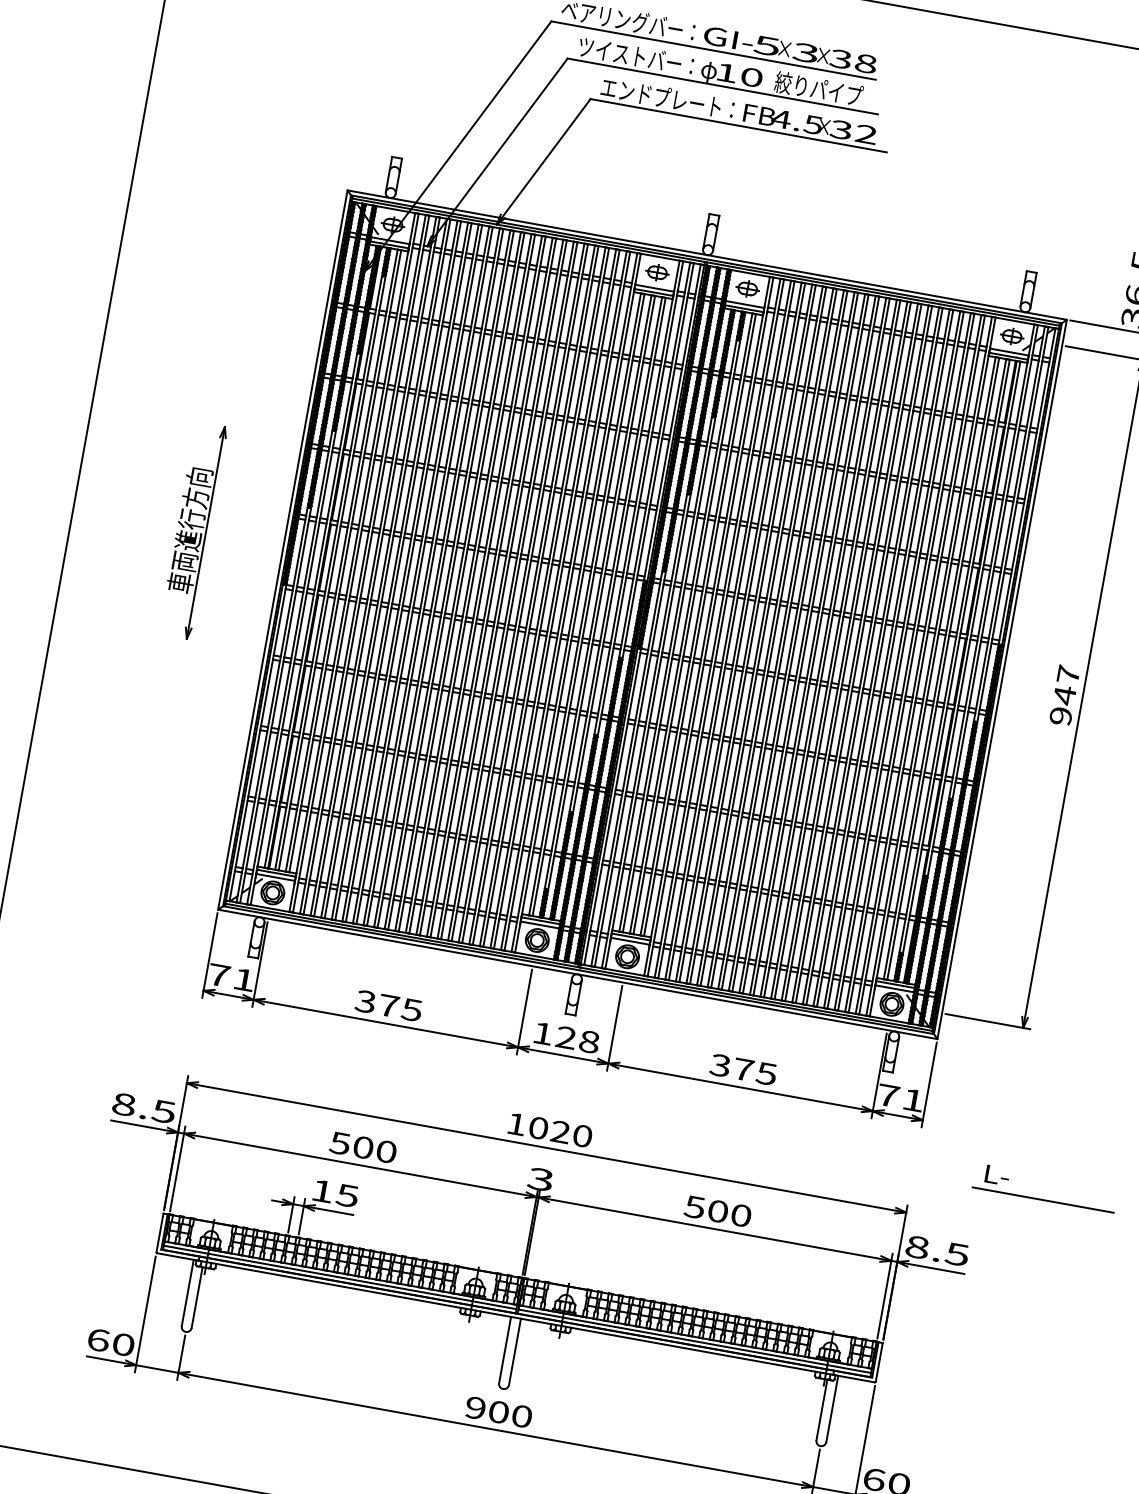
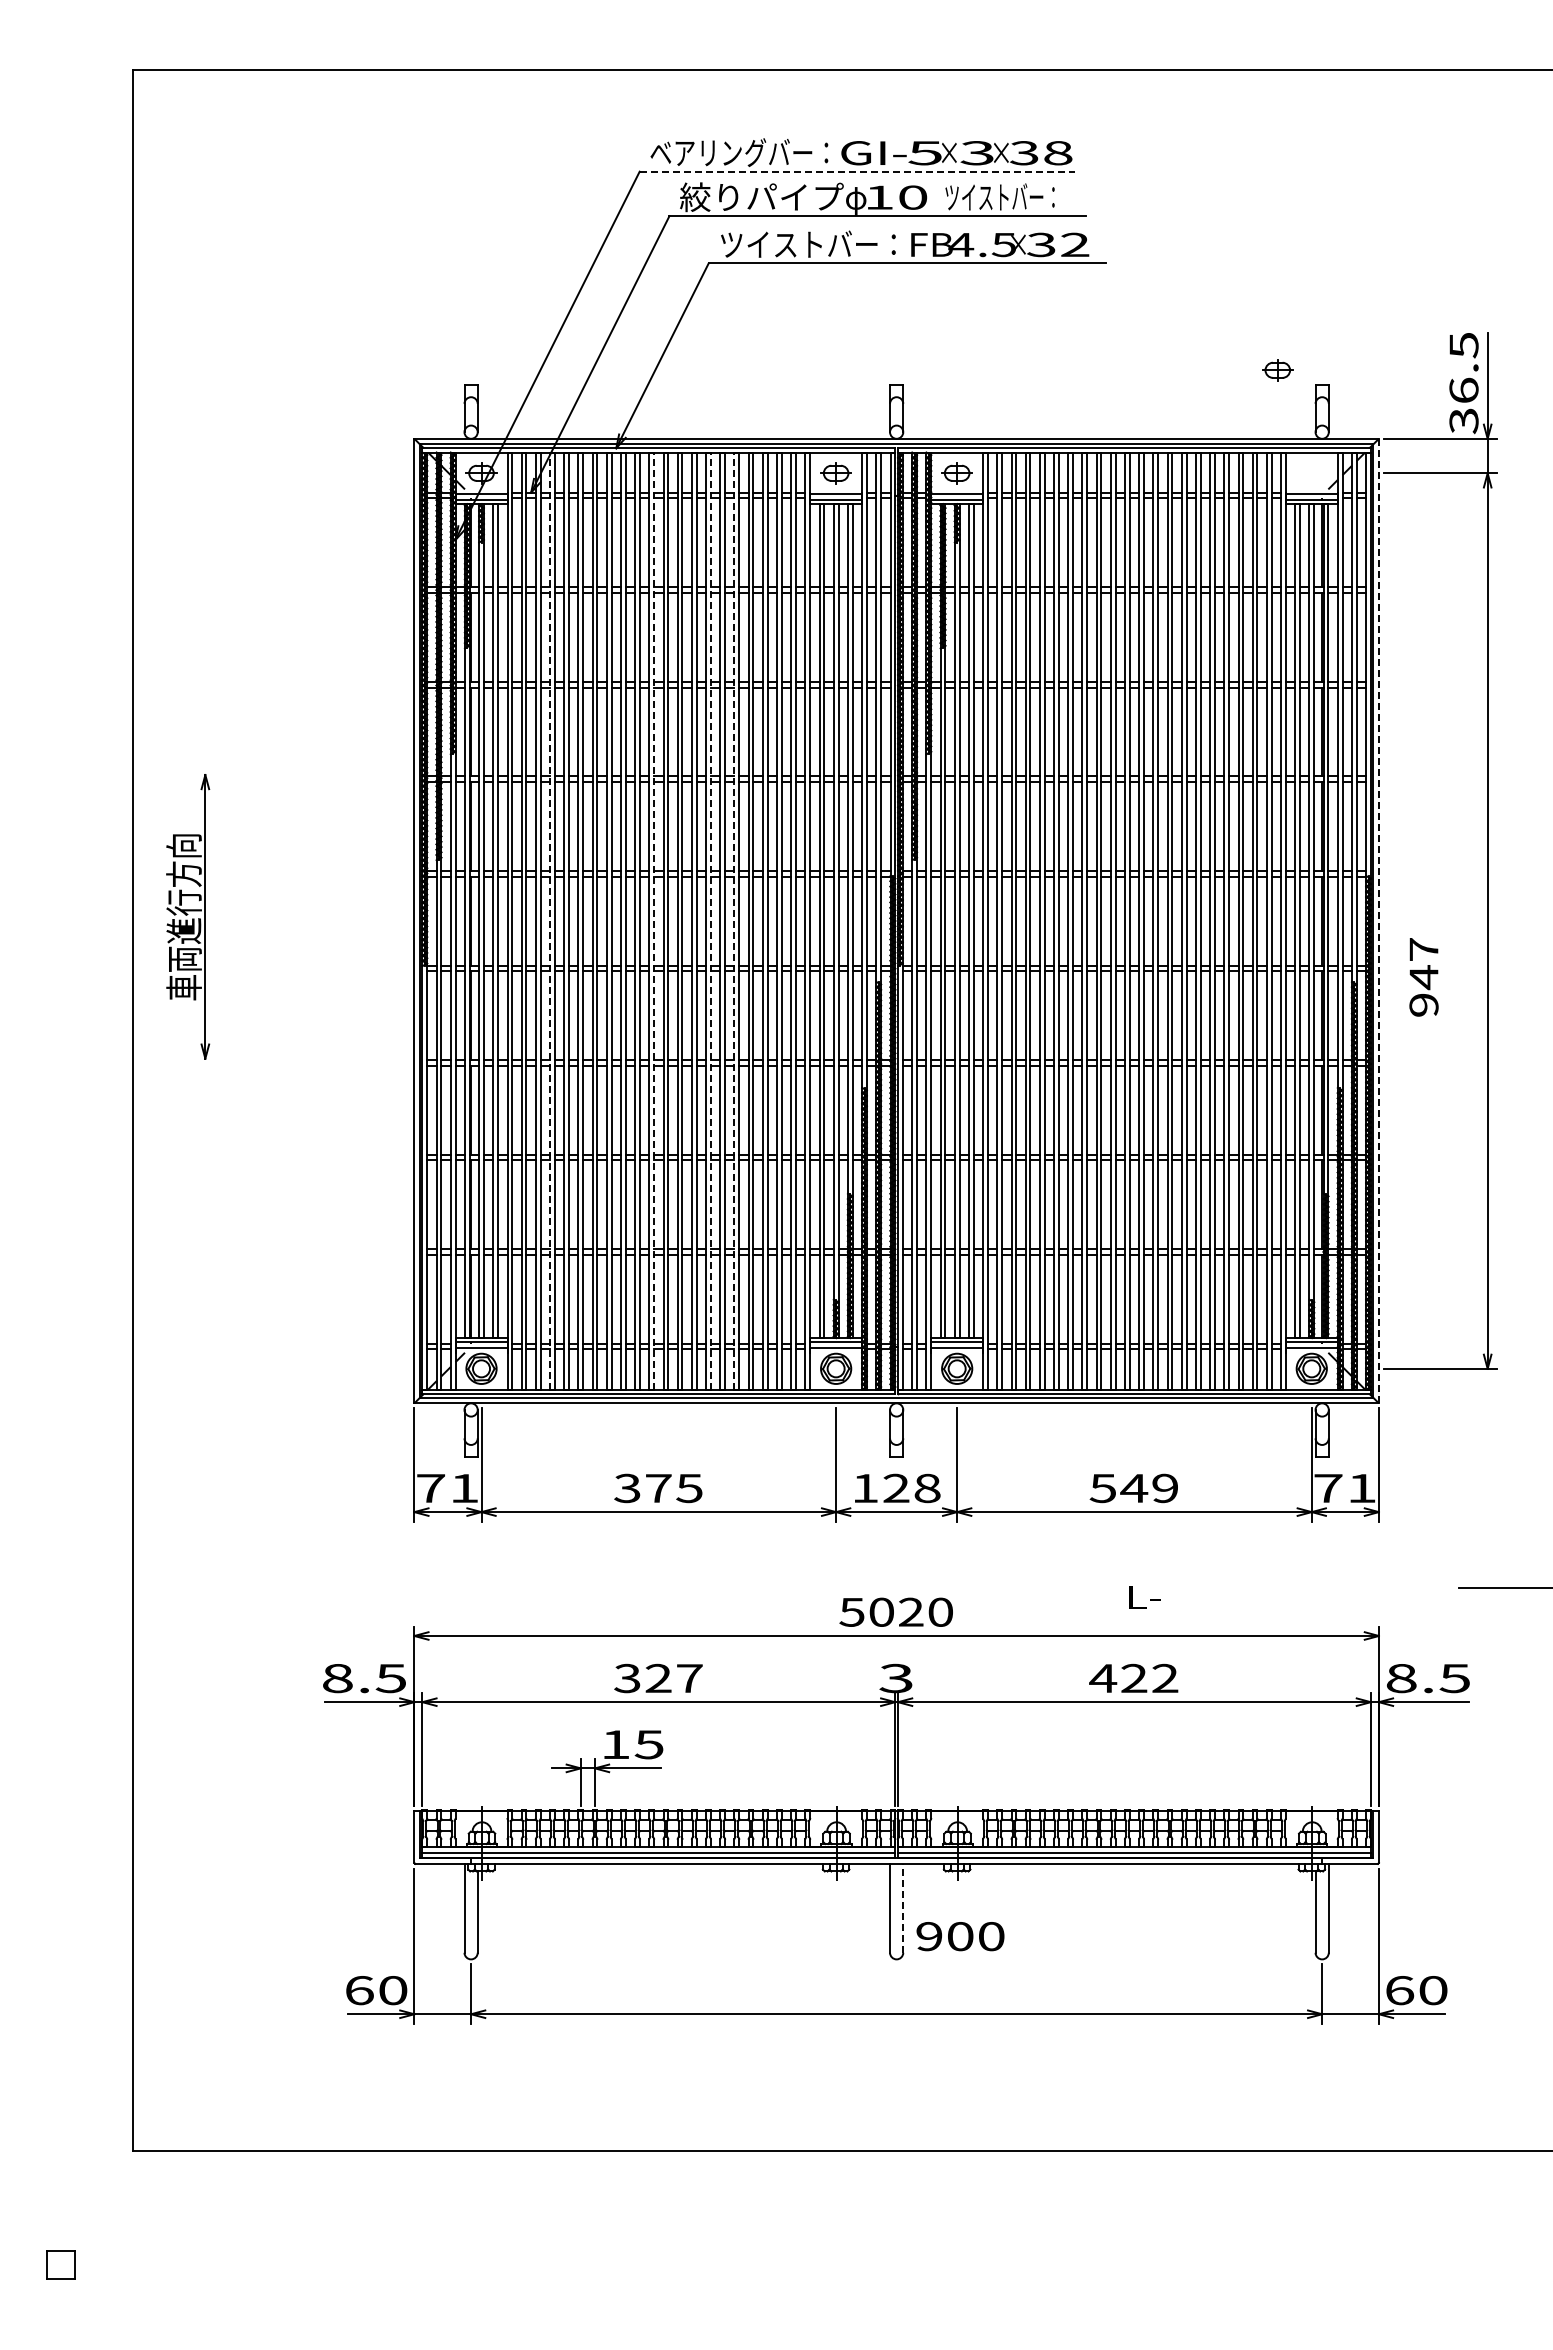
line: (713, 50) -> (857, 171), solid -> dashed
text: (638, 57) -> (761, 197), ツイストバー： -> 絞りパイプ
text: (818, 89) -> (1002, 197), 絞りパイプ -> ツイストバー：
text: (667, 98) -> (808, 244), エンドプレート： -> ツイストバー：
part: (1011, 336) -> (1277, 370), moved
part: (193, 530) -> (188, 916), moved
line: (384, 568) -> (550, 921), solid -> dashed
line: (461, 582) -> (654, 921), solid -> dashed
line: (503, 590) -> (710, 921), solid -> dashed
line: (521, 593) -> (734, 921), solid -> dashed
line: (1001, 678) -> (1378, 920), solid -> dashed
text: (1064, 695) -> (1423, 977), moved
text: (743, 1069) -> (1134, 1488), 375 -> 549
text: (516, 1124) -> (851, 1612), 1020 -> 5020
text: (363, 1147) -> (658, 1678), 500 -> 327
text: (997, 1175) -> (1144, 1597), moved
text: (717, 1211) -> (1133, 1678), 500 -> 422
line: (515, 1351) -> (903, 1907), solid -> dashed
text: (498, 1412) -> (960, 1936), moved

